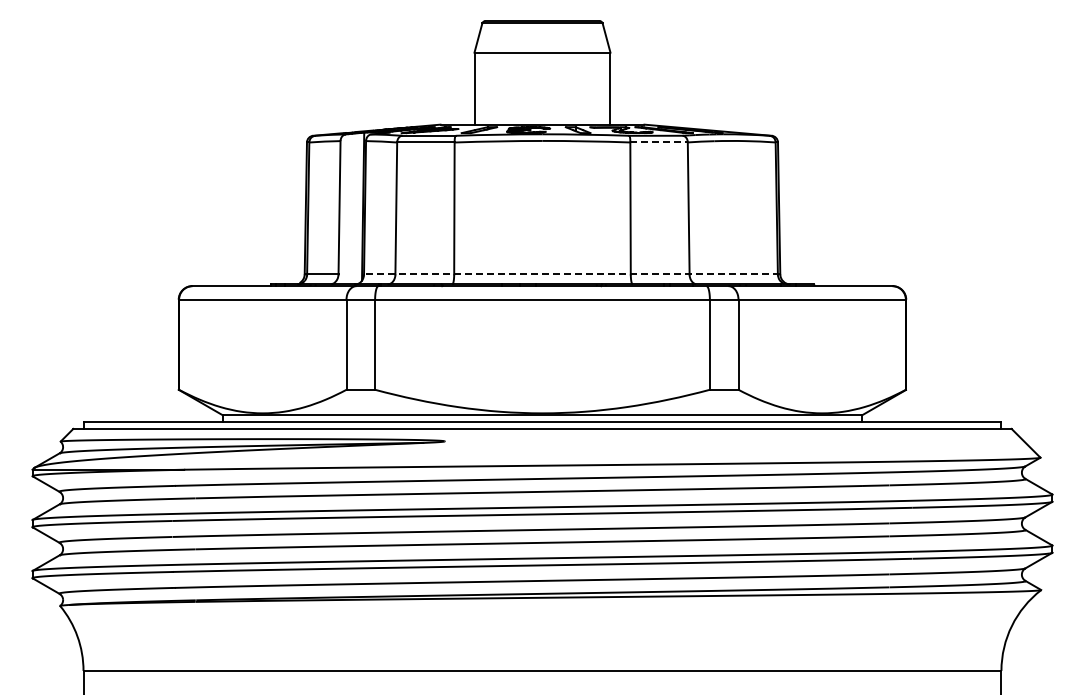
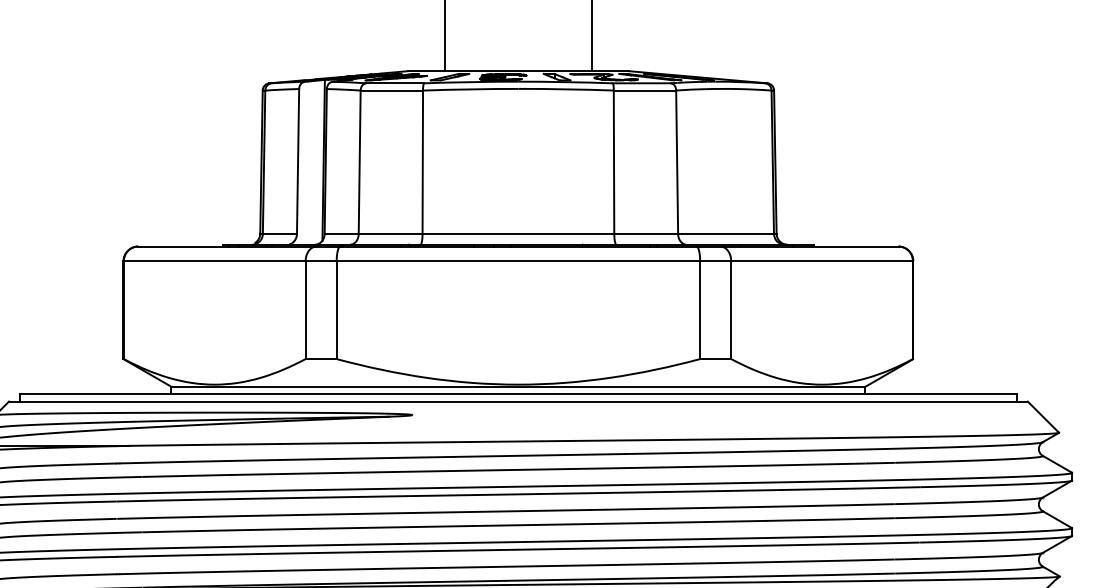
line: (659, 142) -> (645, 90), dashed -> solid
line: (571, 274) -> (549, 233), dashed -> solid

